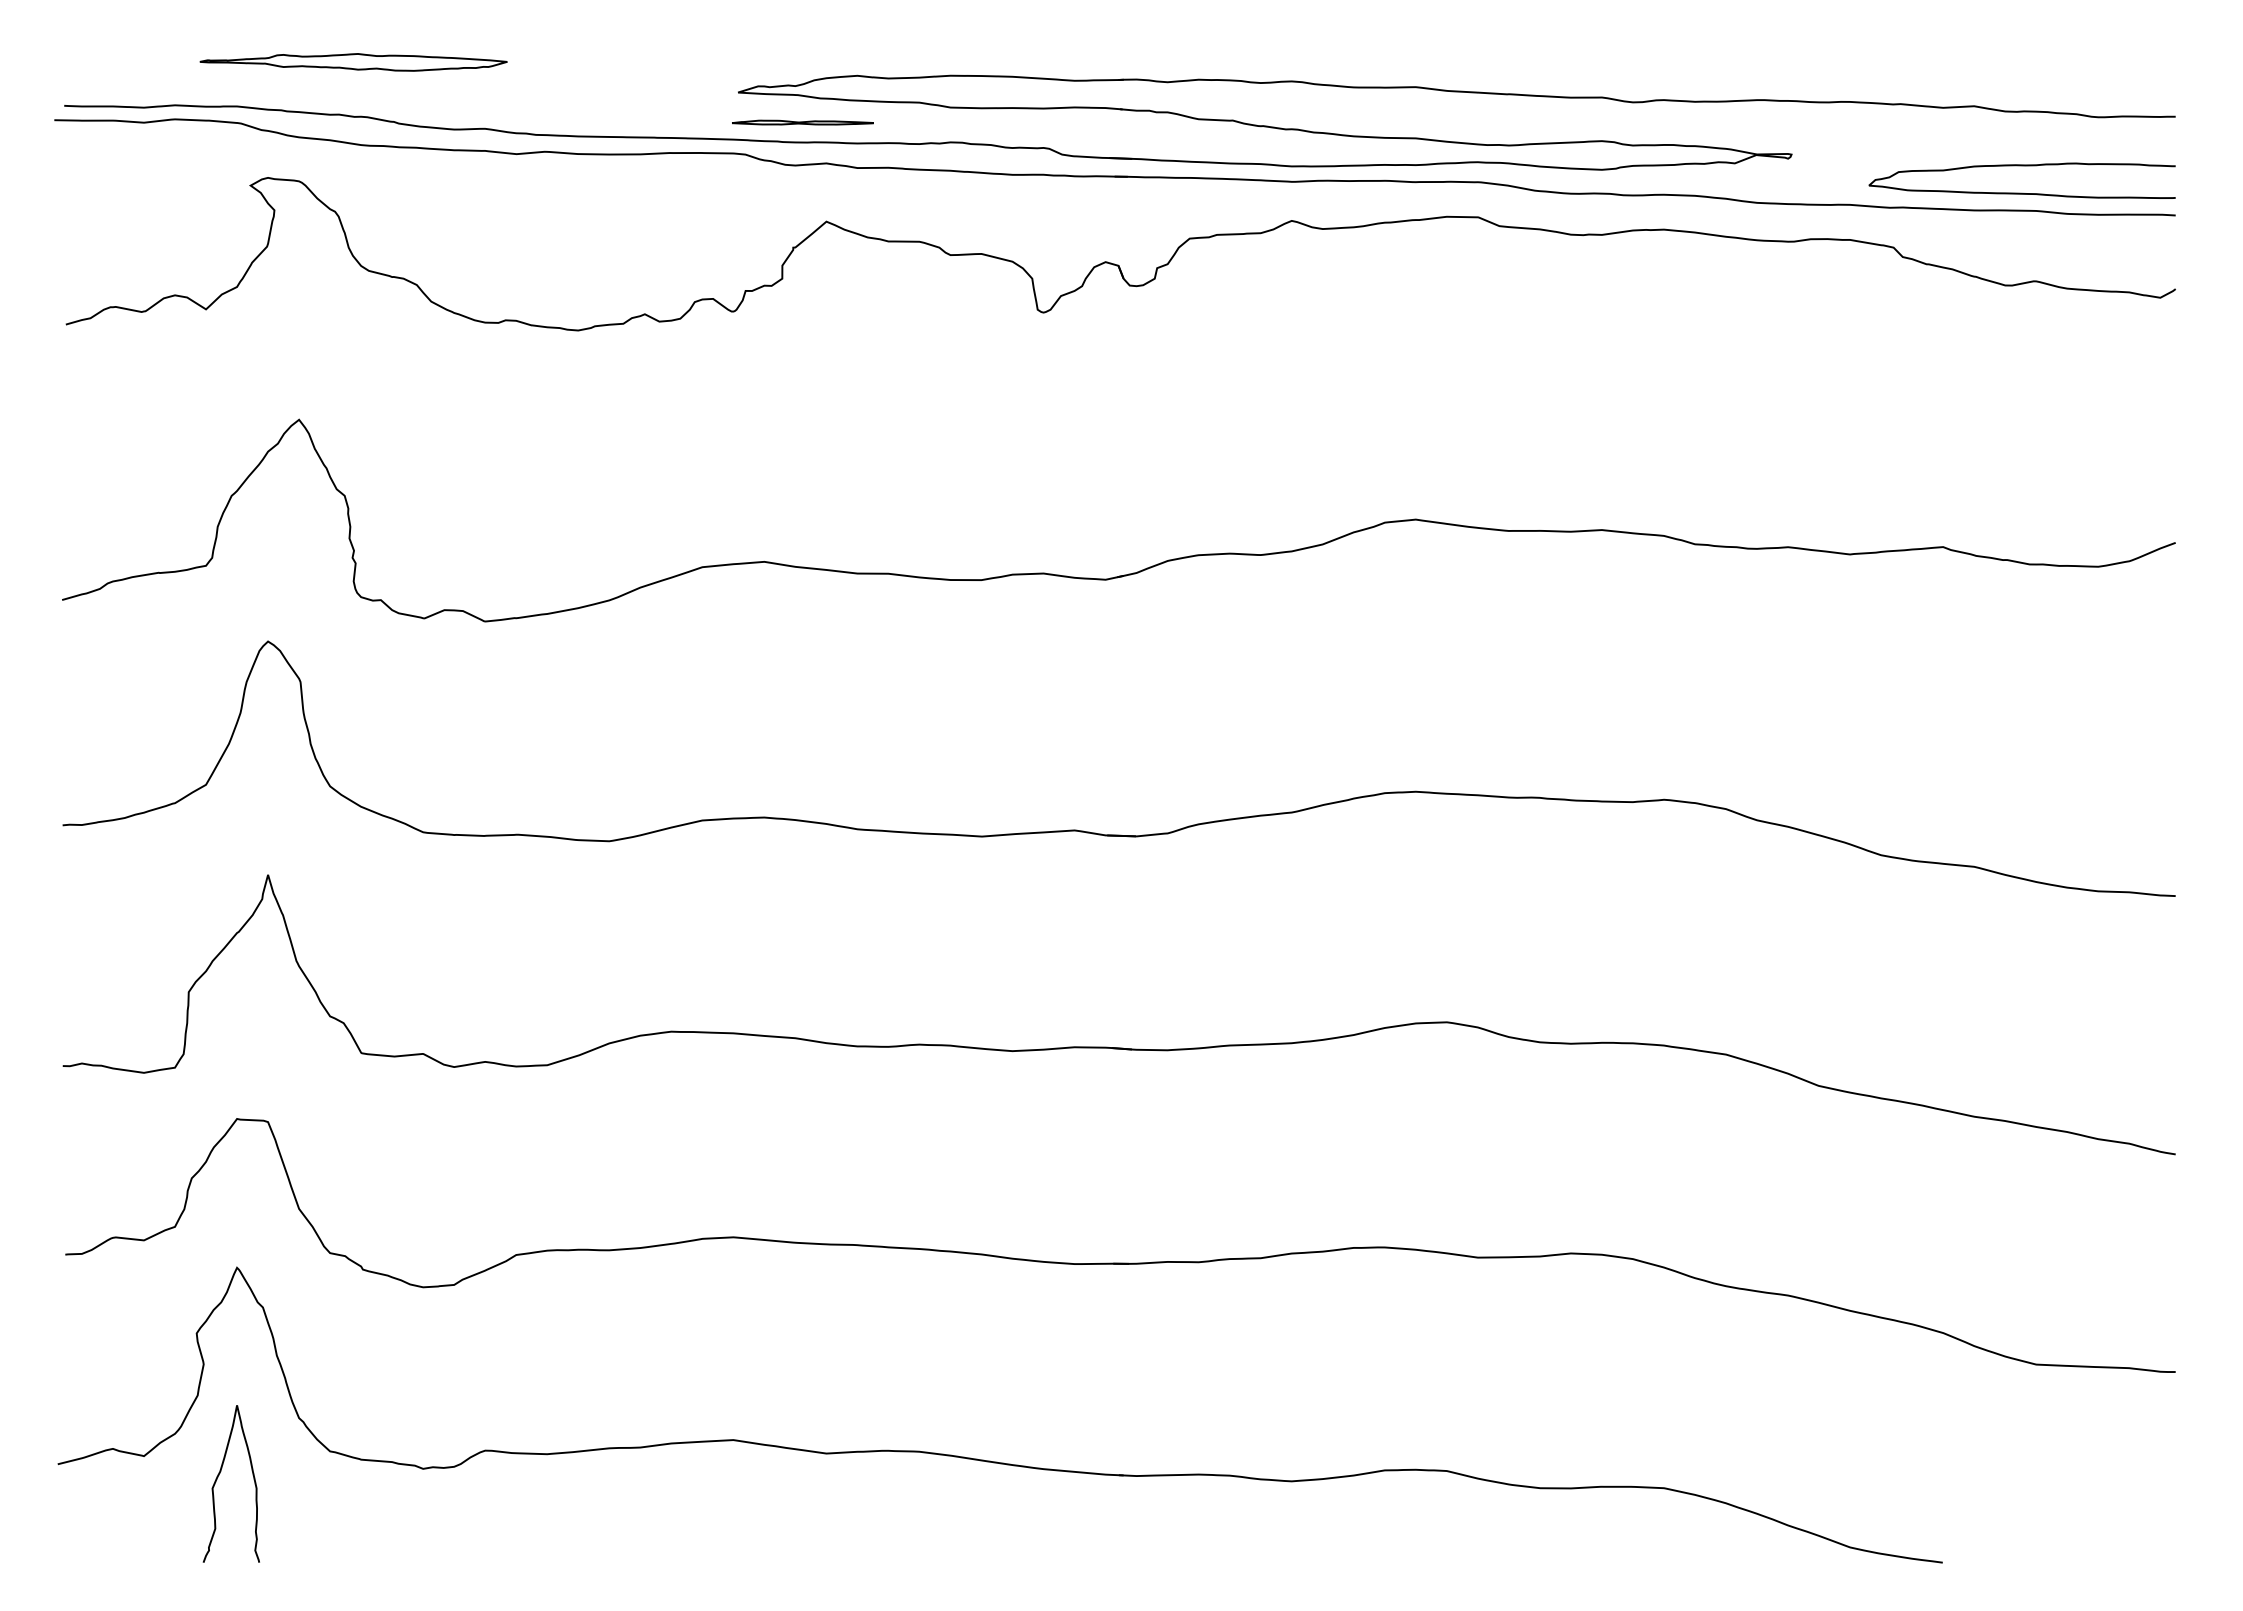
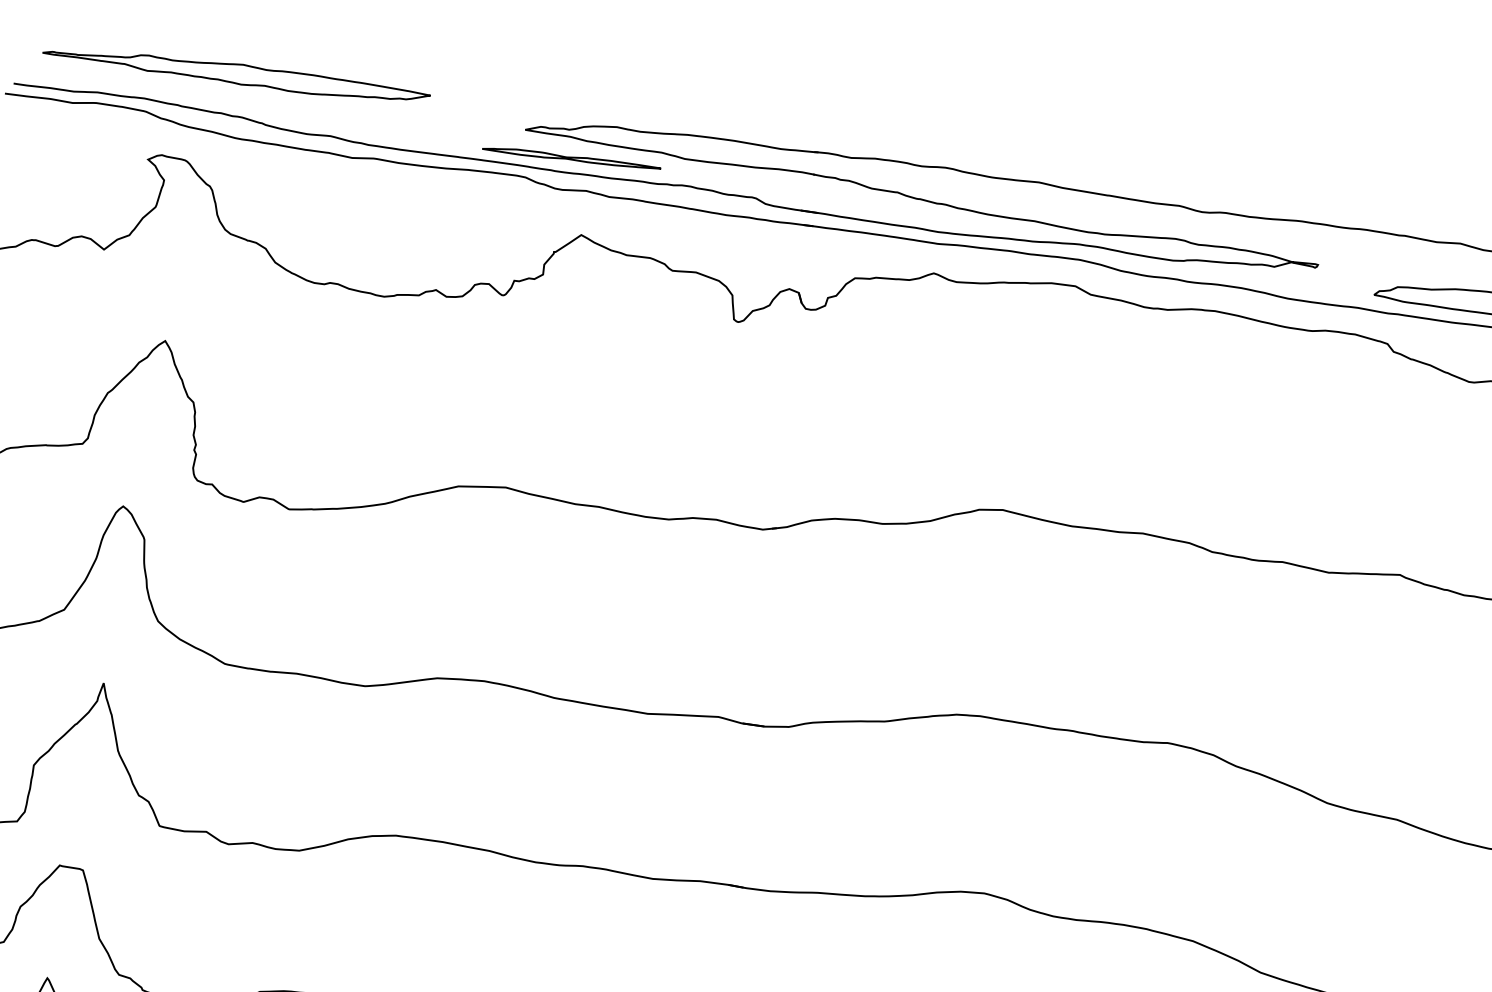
part: (353, 62) -> (236, 74), size x1.67
part: (802, 122) -> (571, 157), size x1.67

